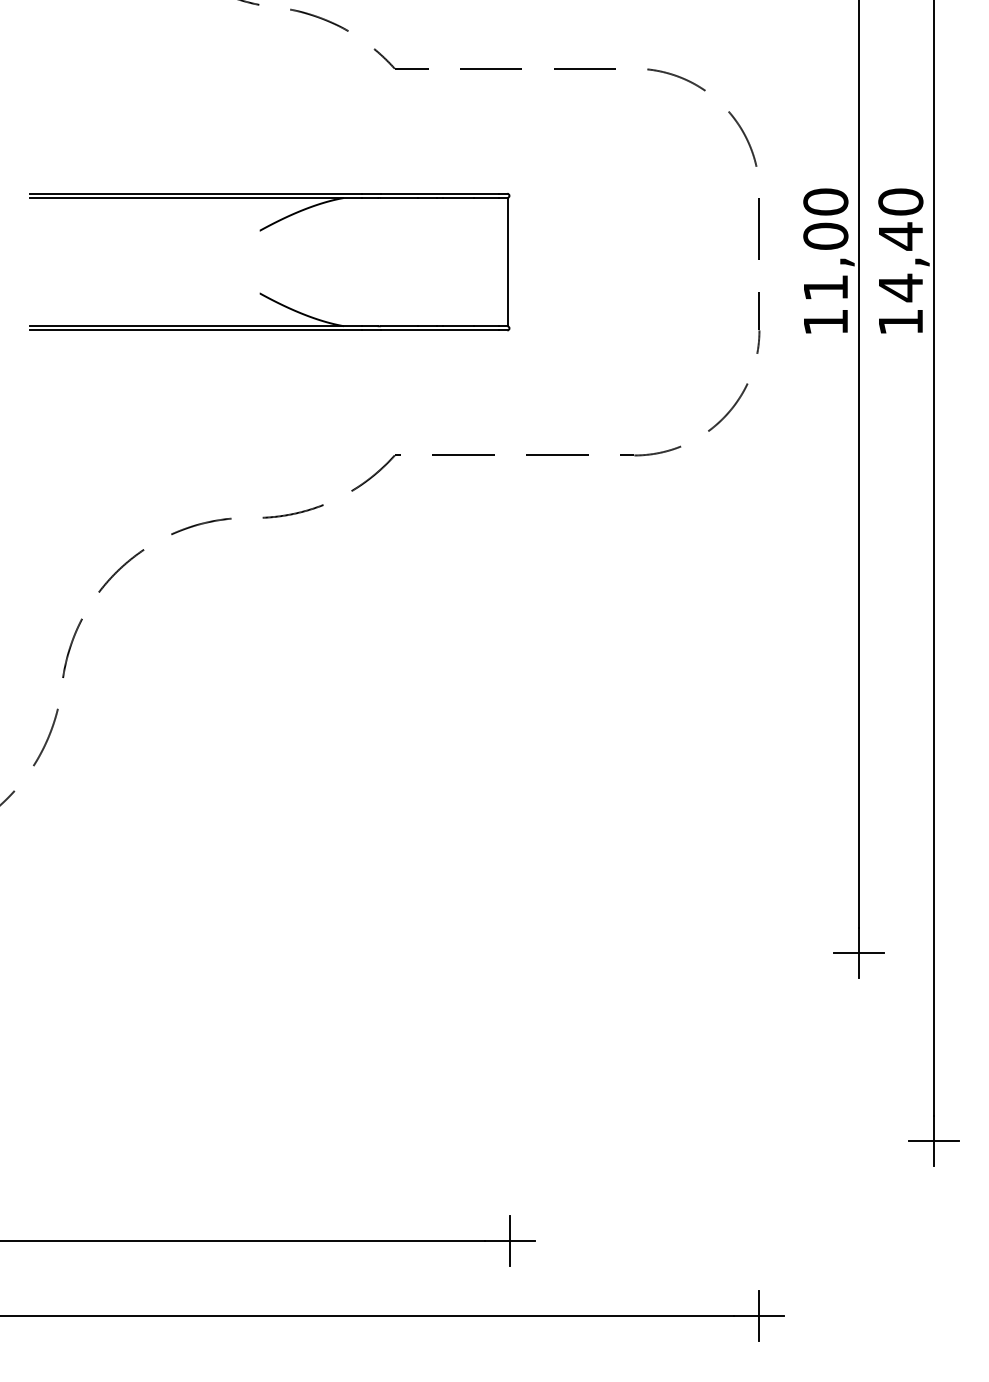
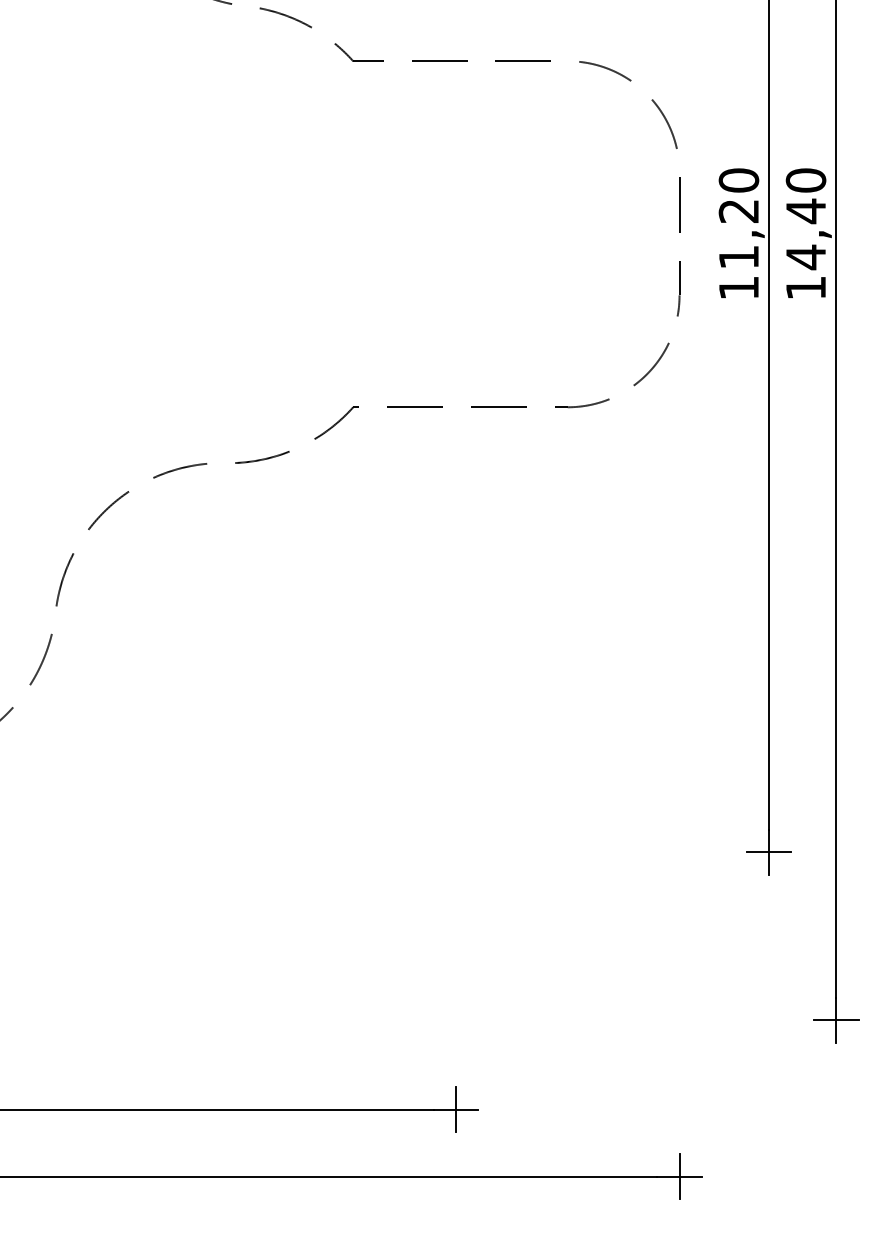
text: (825, 235) -> (738, 210), 11,00 -> 11,20
part: (260, 292) -> (233, 261), removed

